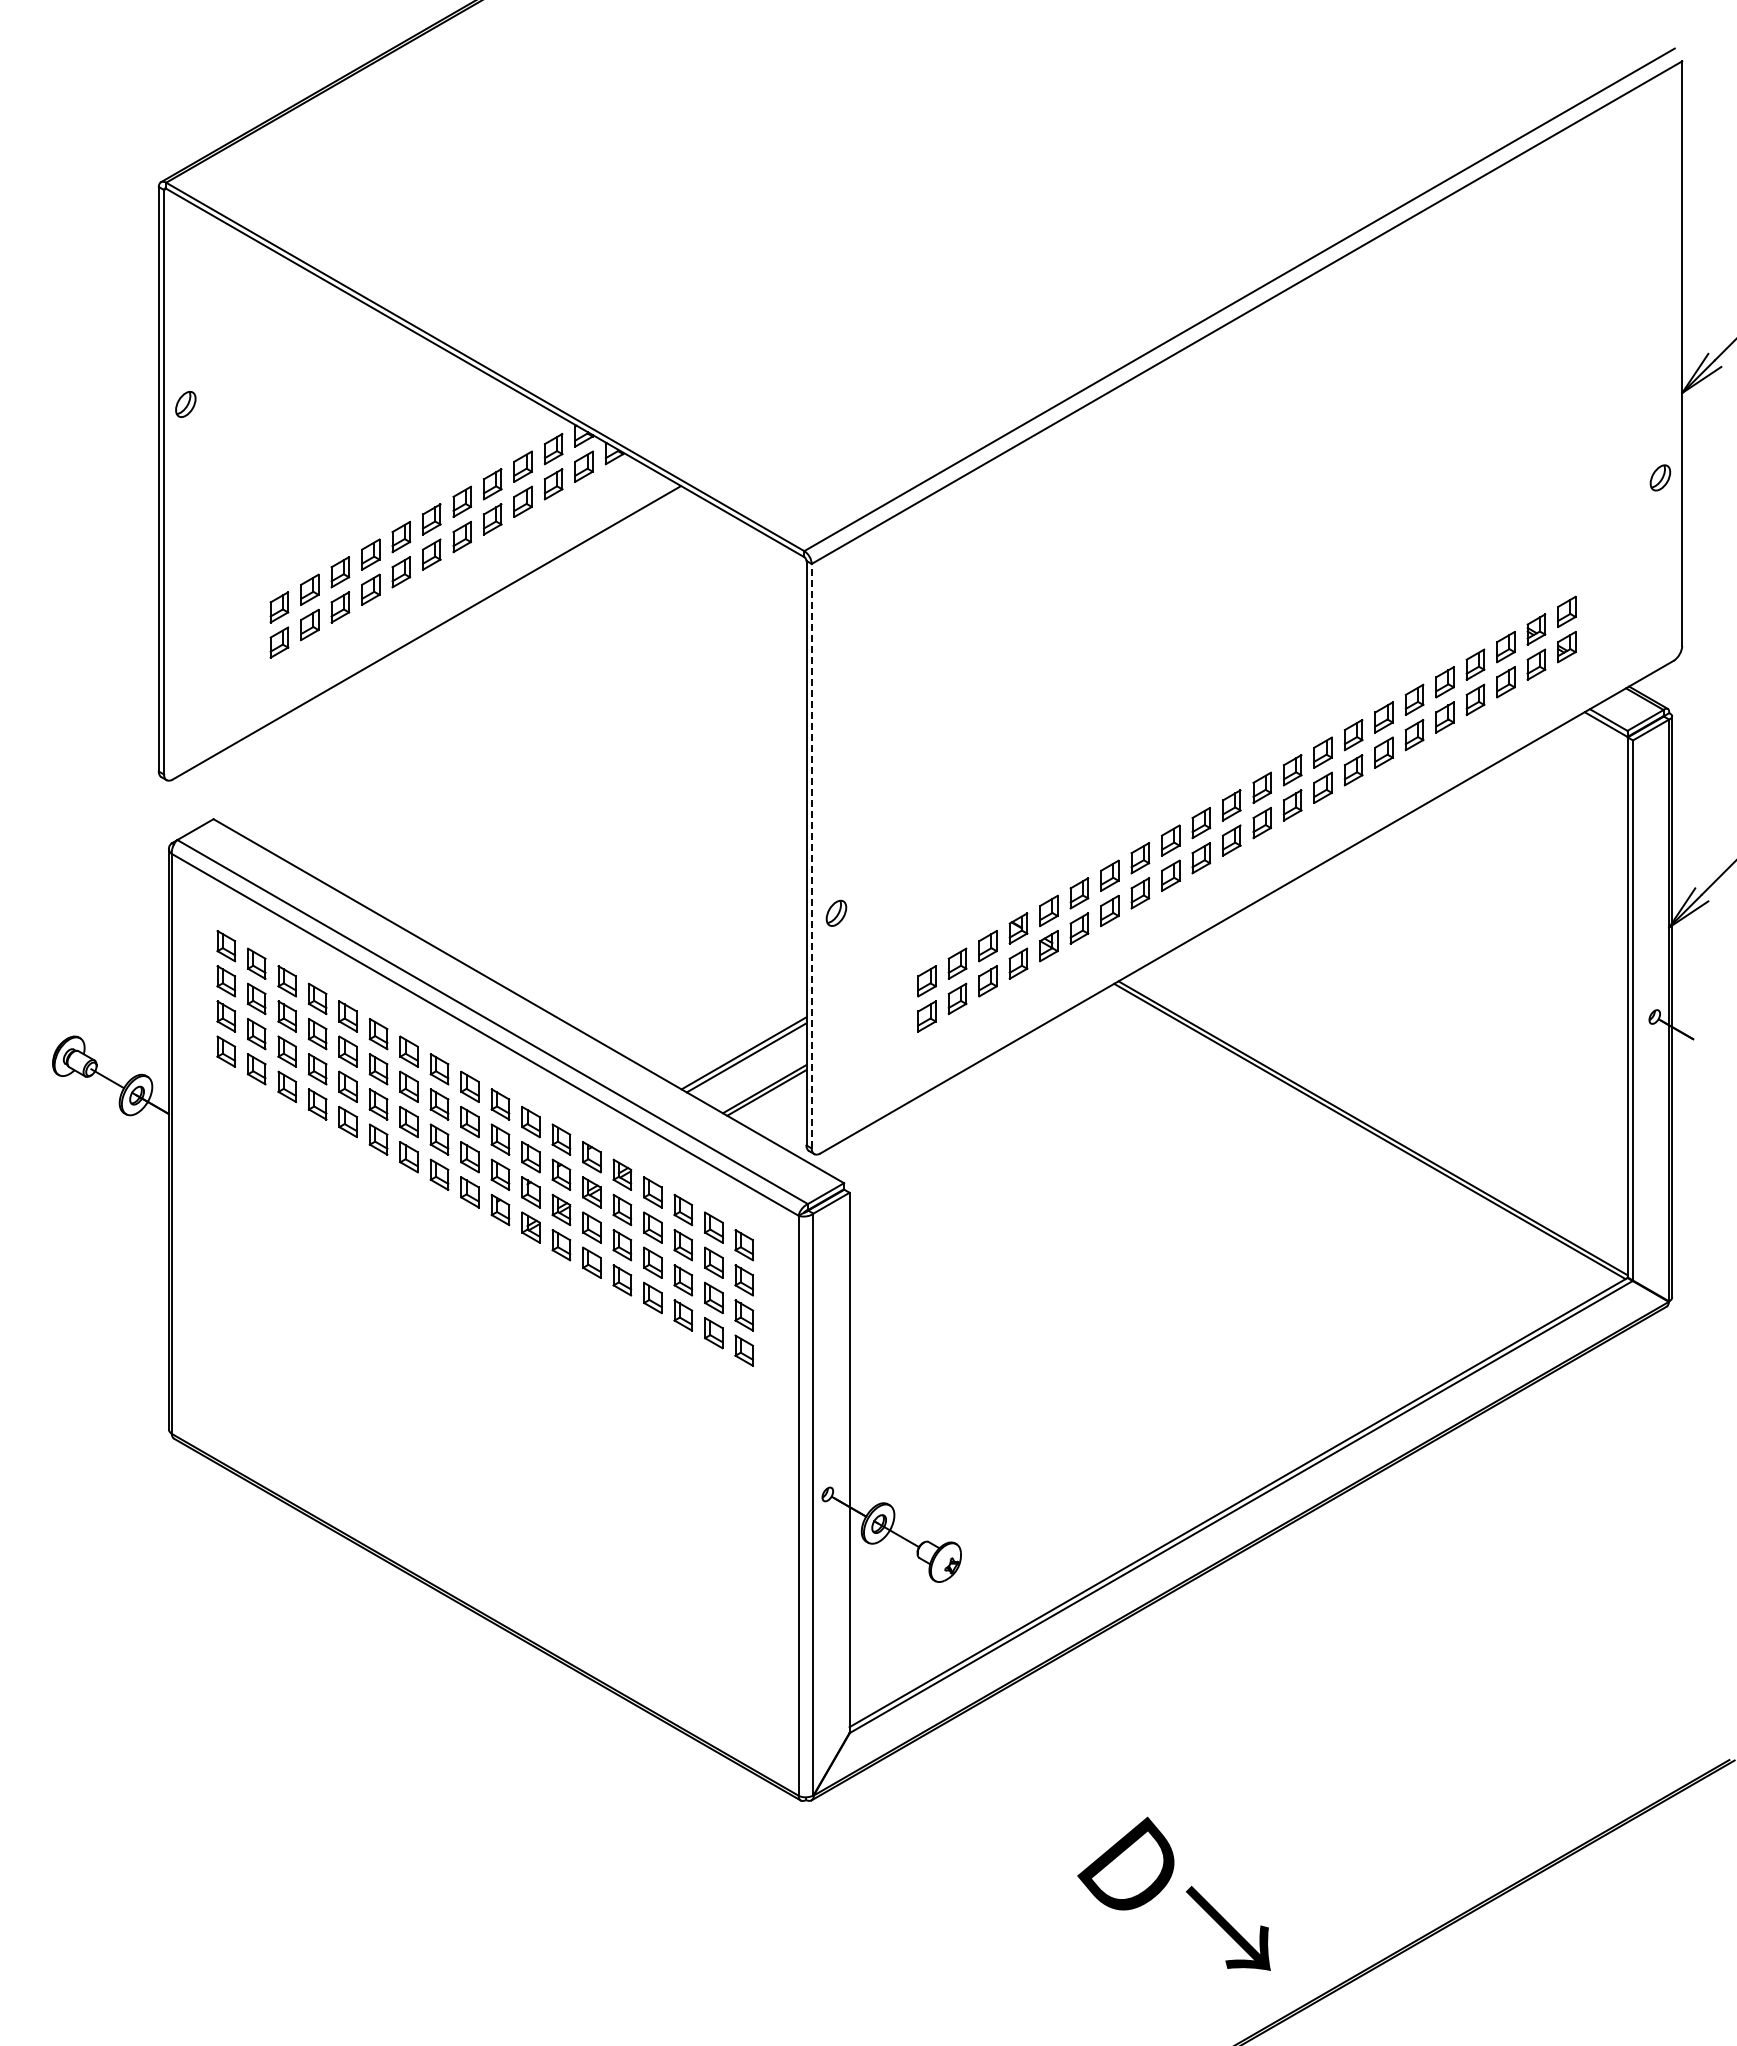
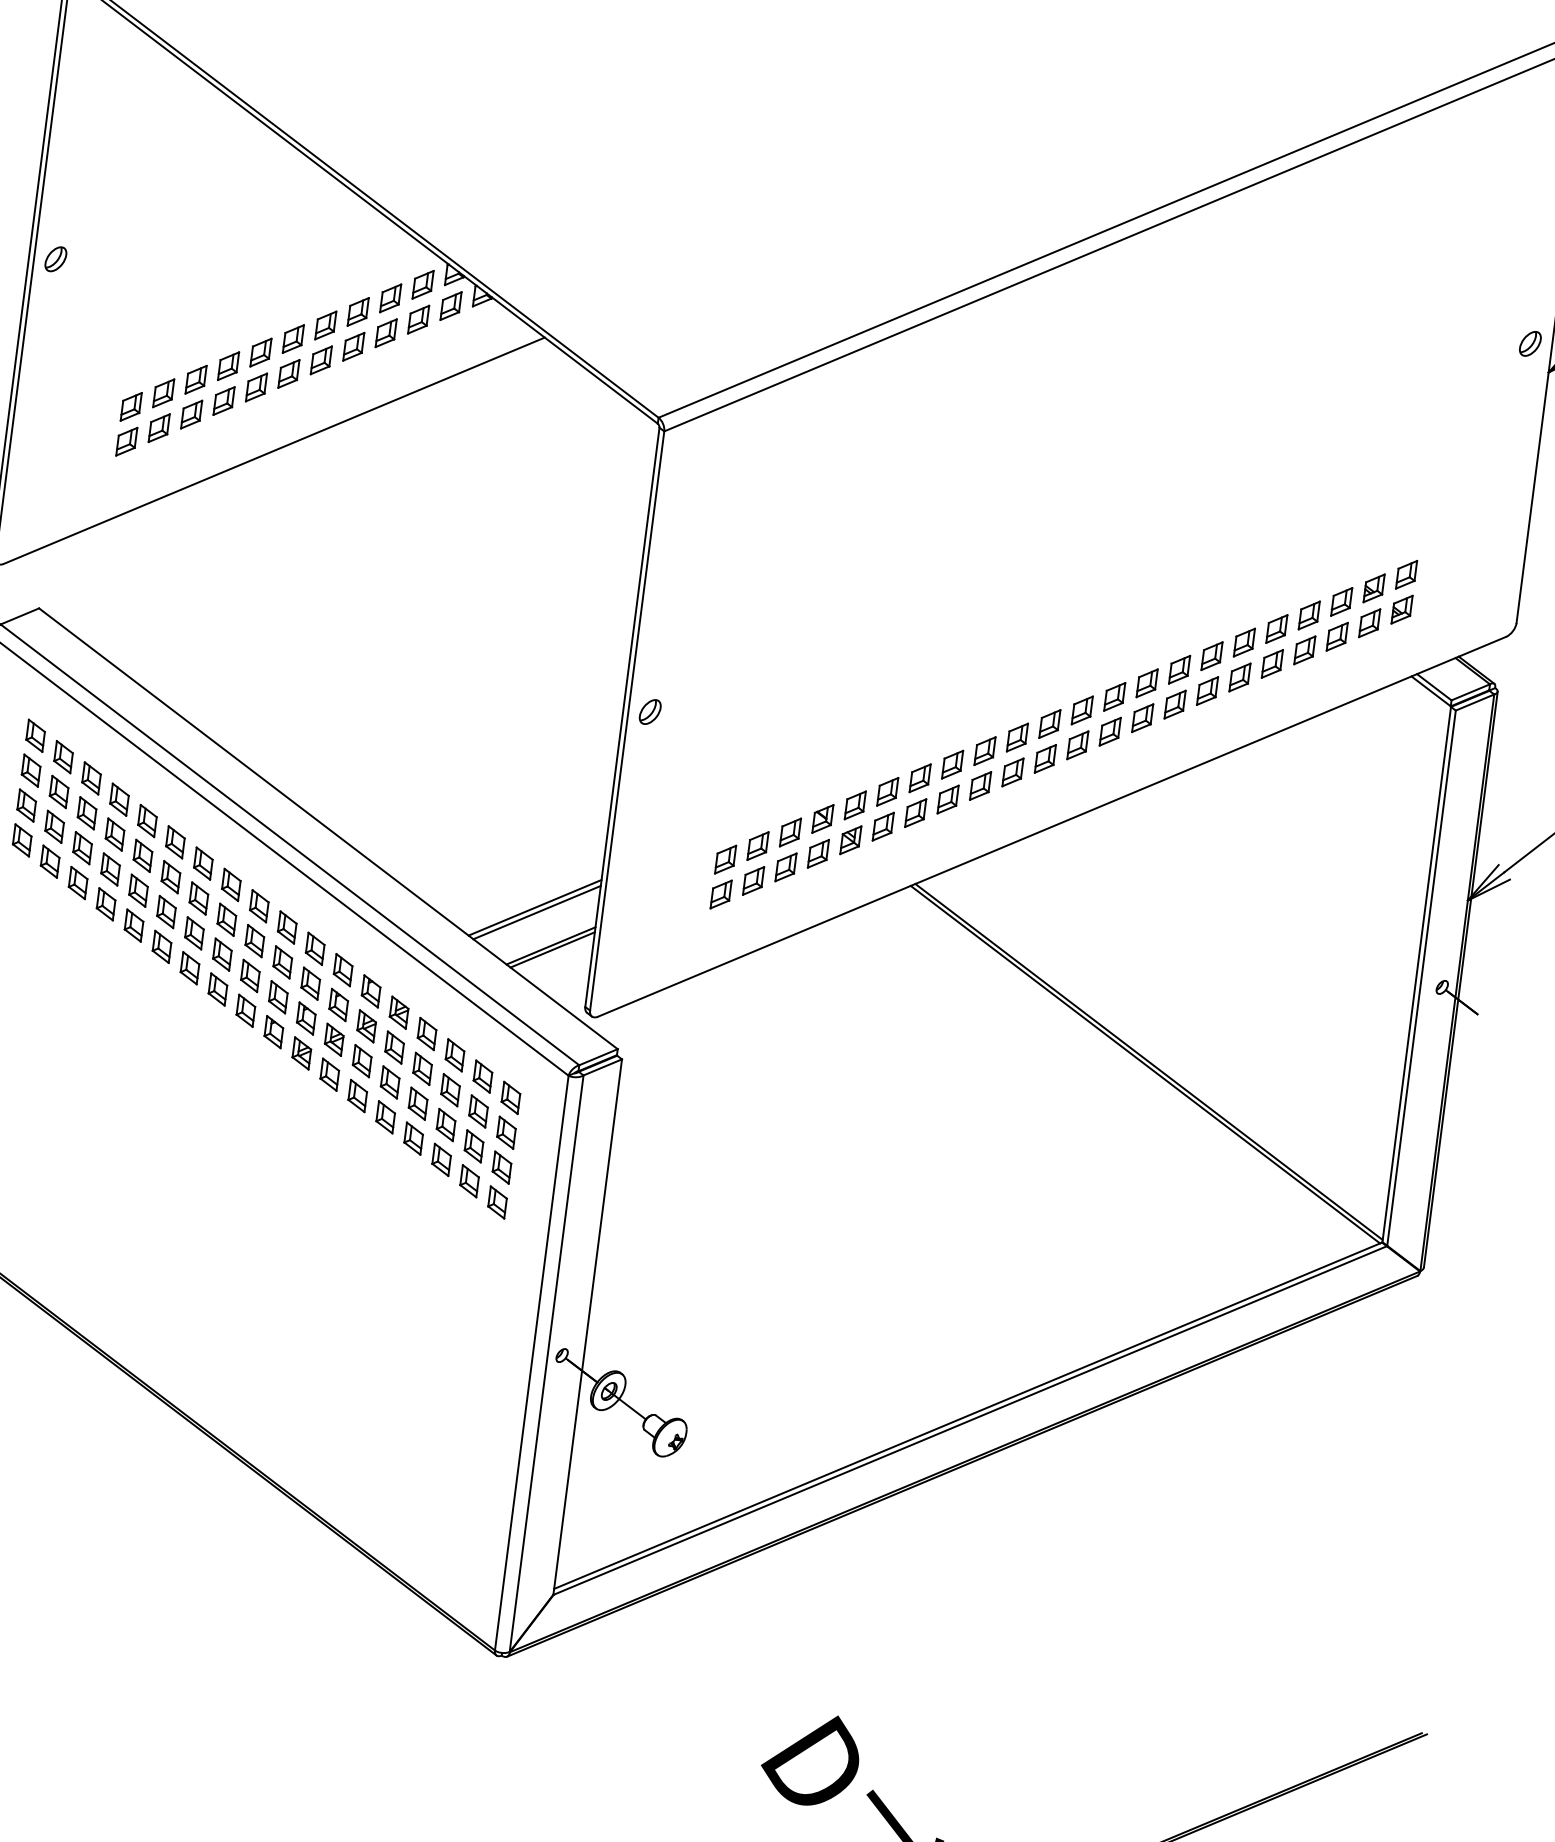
part: (185, 403) -> (55, 258), moved
part: (1660, 477) -> (1530, 343), moved
line: (811, 855) -> (627, 720), dashed -> solid
part: (836, 912) -> (650, 711), moved

